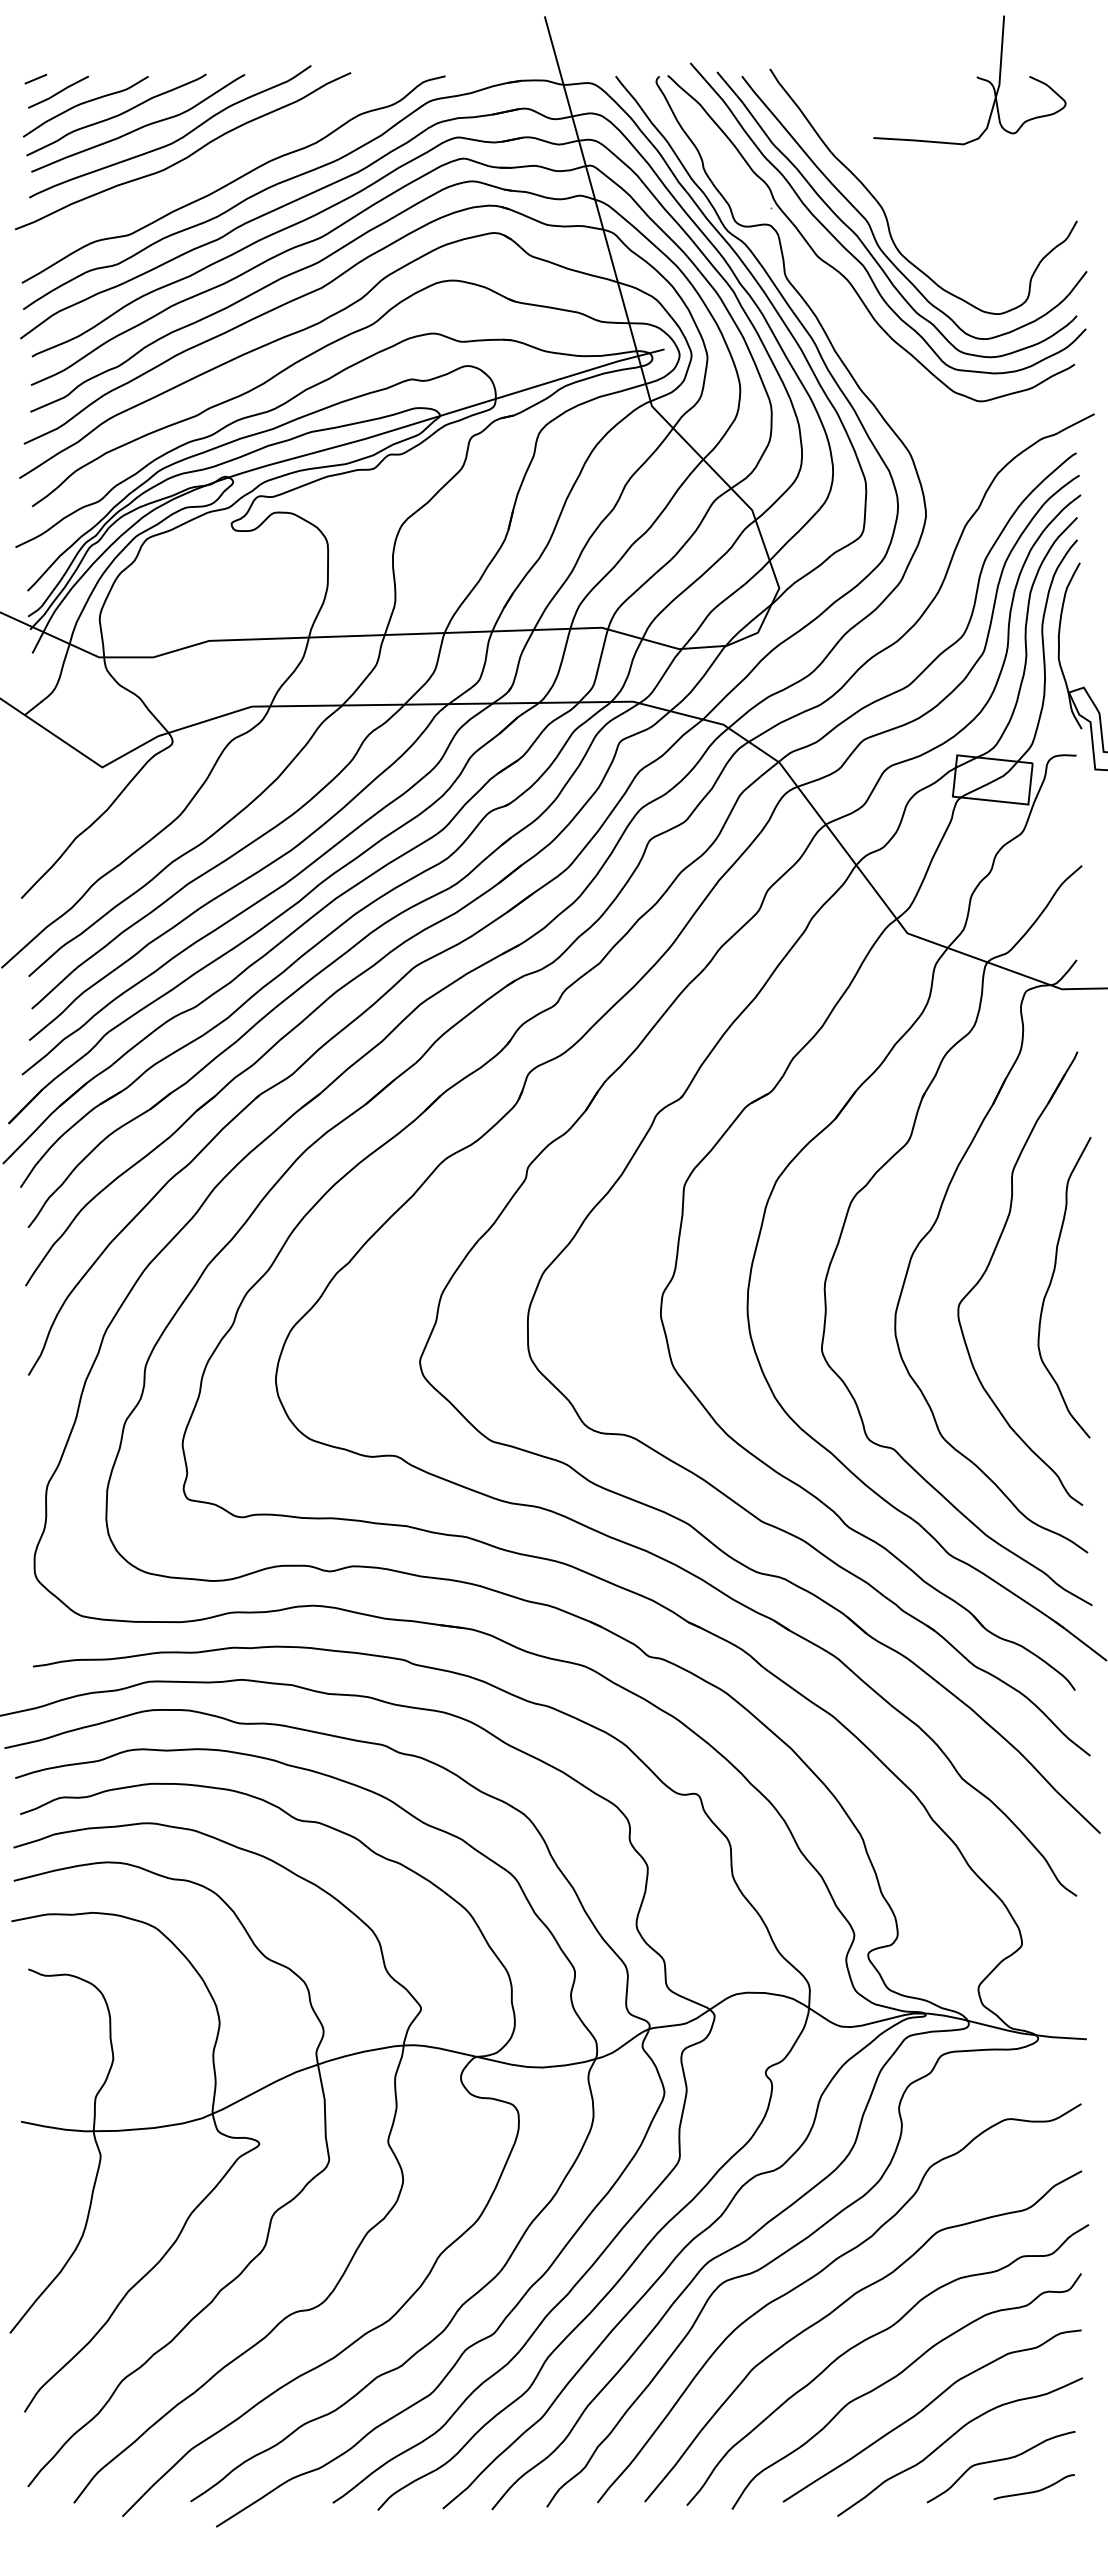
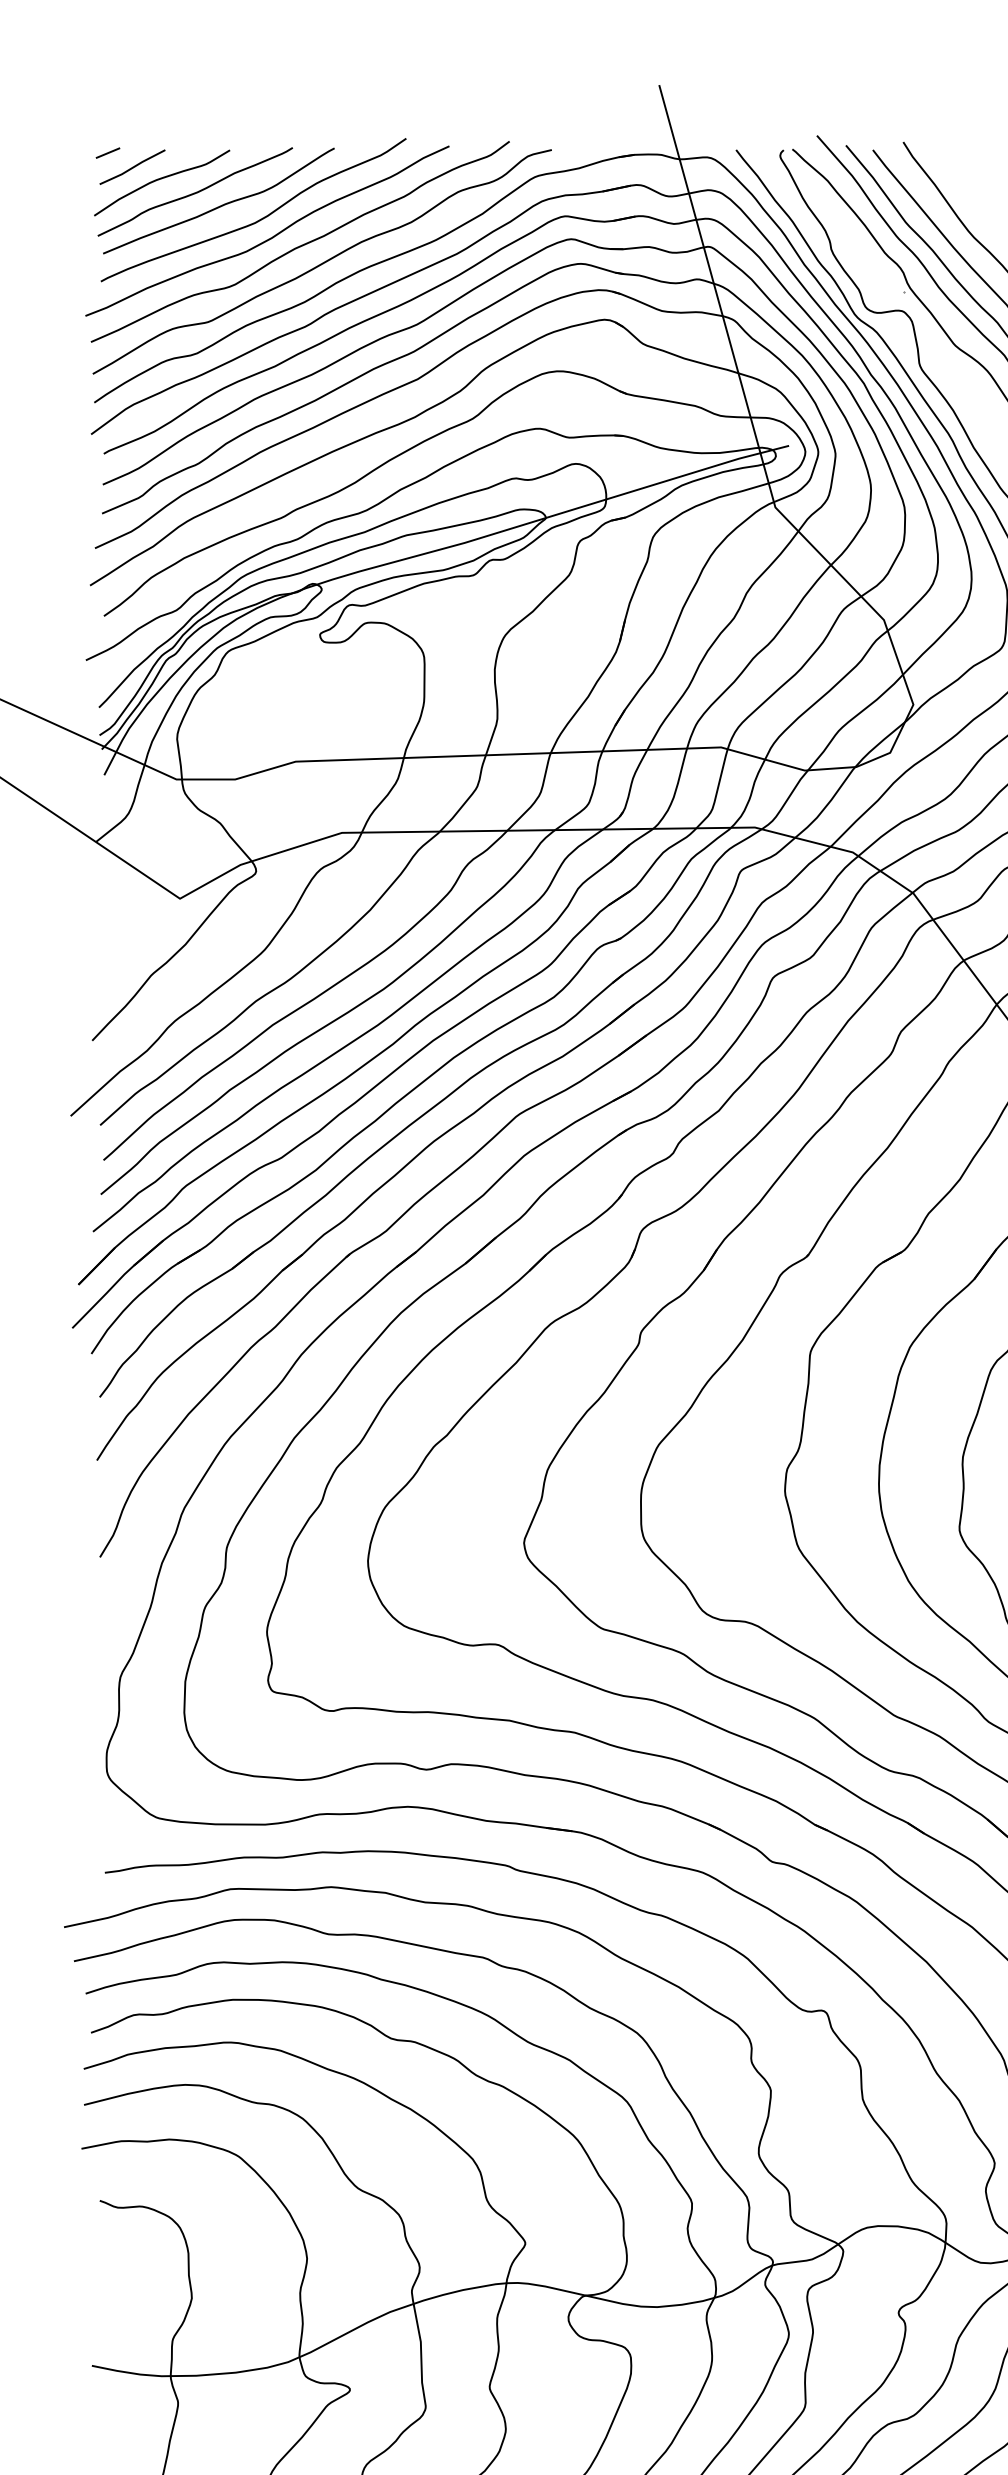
curve: (214, 163) -> (301, 244), added

